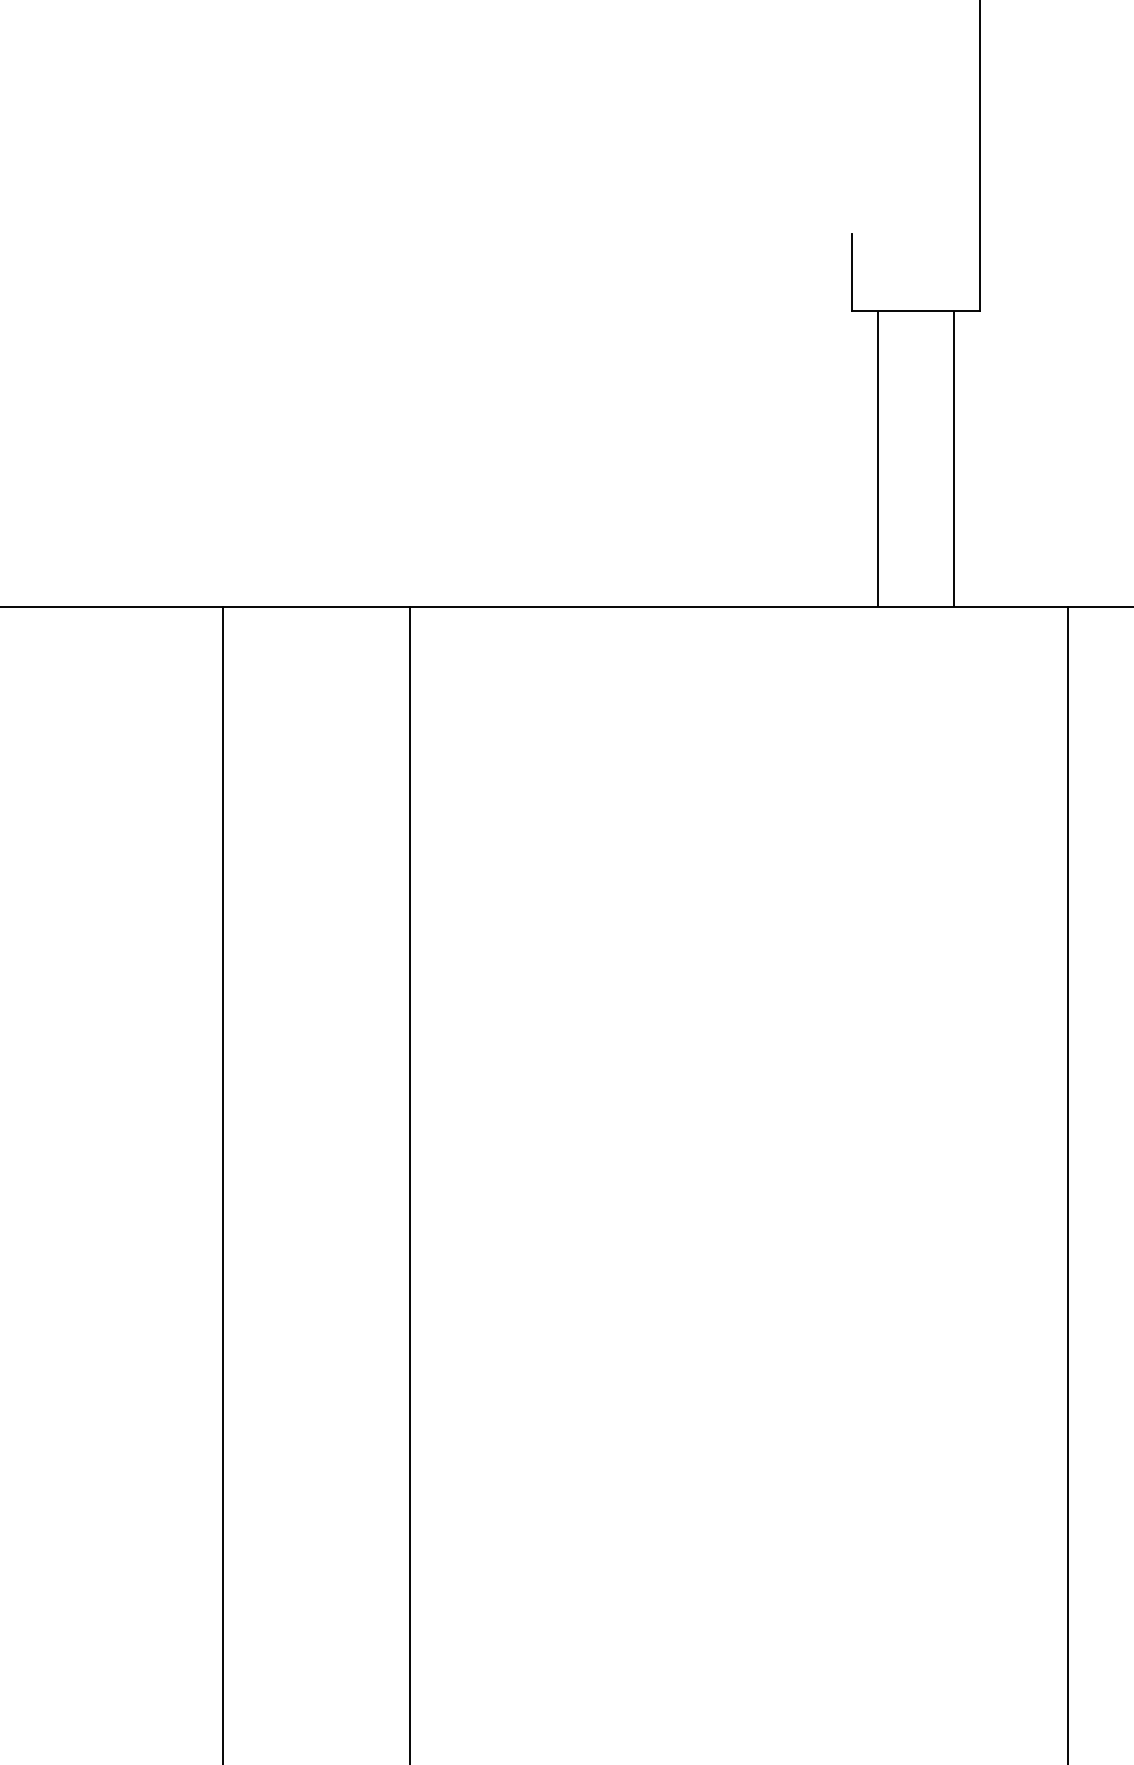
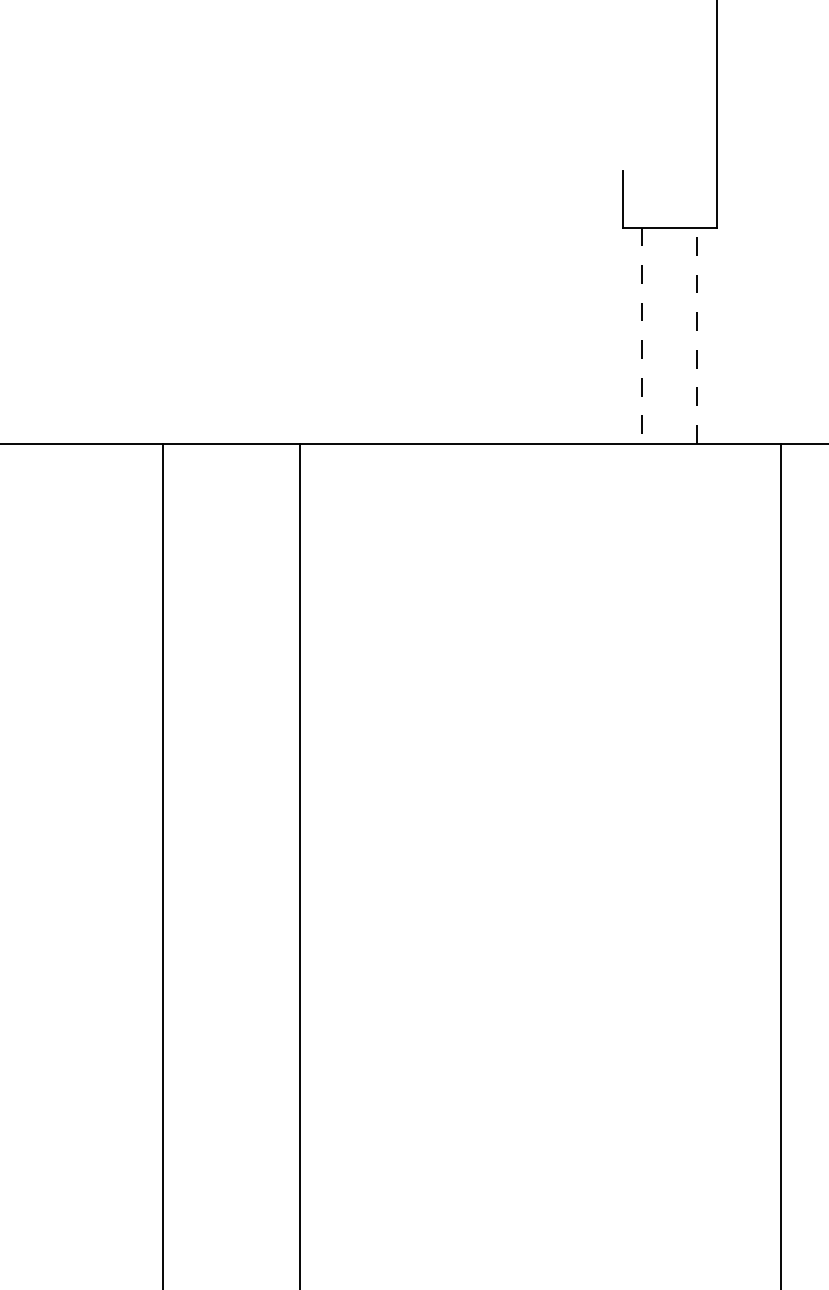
line: (877, 457) -> (641, 334), solid -> dashed
line: (954, 459) -> (697, 335), solid -> dashed

